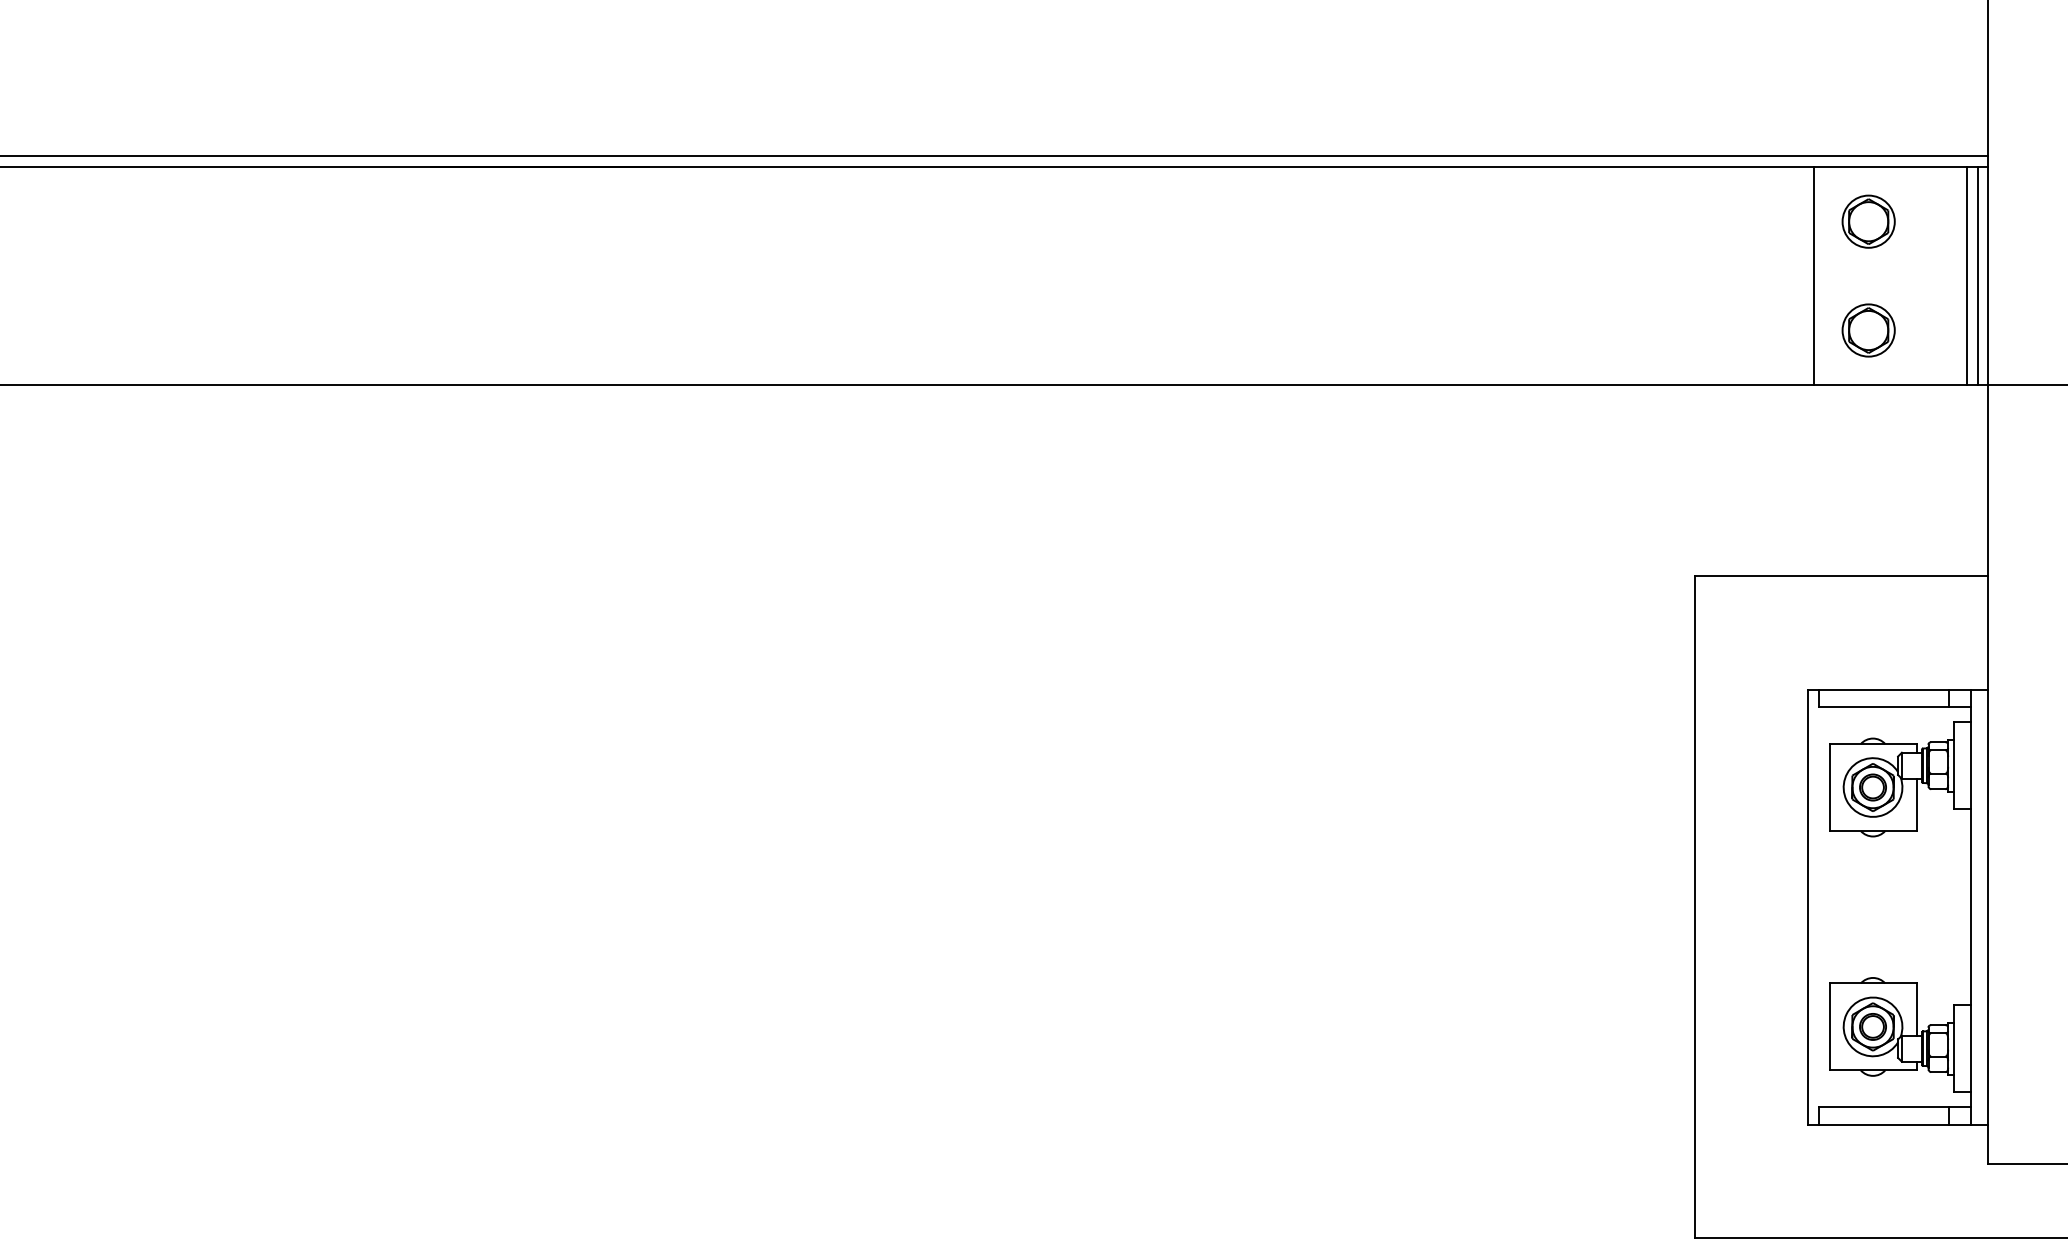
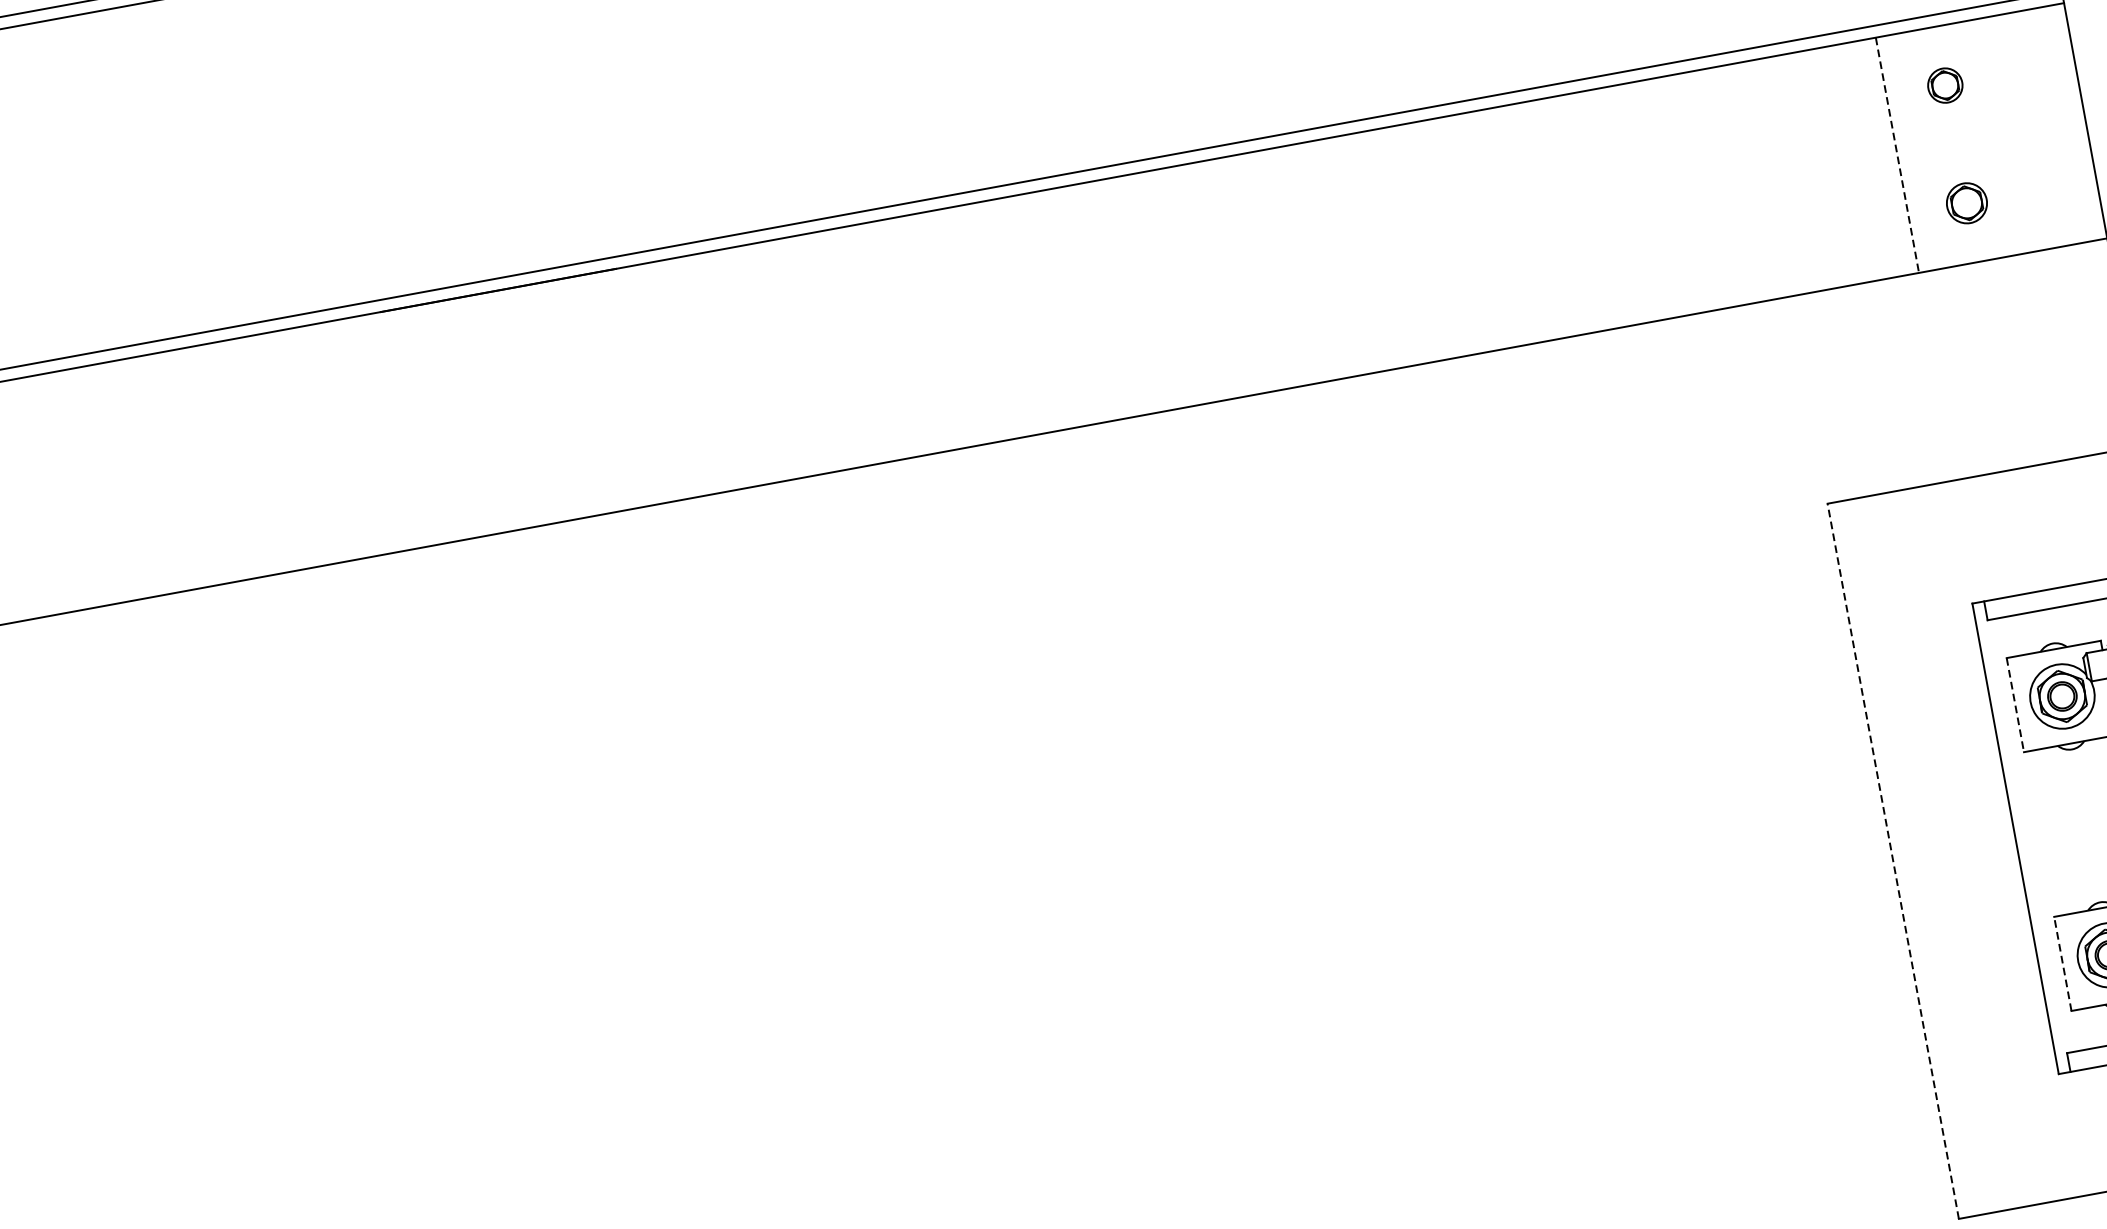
part: (1868, 221) -> (1945, 85), size x0.6
line: (1966, 275) -> (2061, 124), removed
line: (1977, 275) -> (2073, 122), removed
line: (1814, 276) -> (1897, 155), solid -> dashed
part: (1868, 330) -> (1966, 203), size x0.7
line: (1829, 787) -> (2015, 705), solid -> dashed
line: (1694, 907) -> (1893, 861), solid -> dashed
line: (1829, 1026) -> (2062, 963), solid -> dashed

